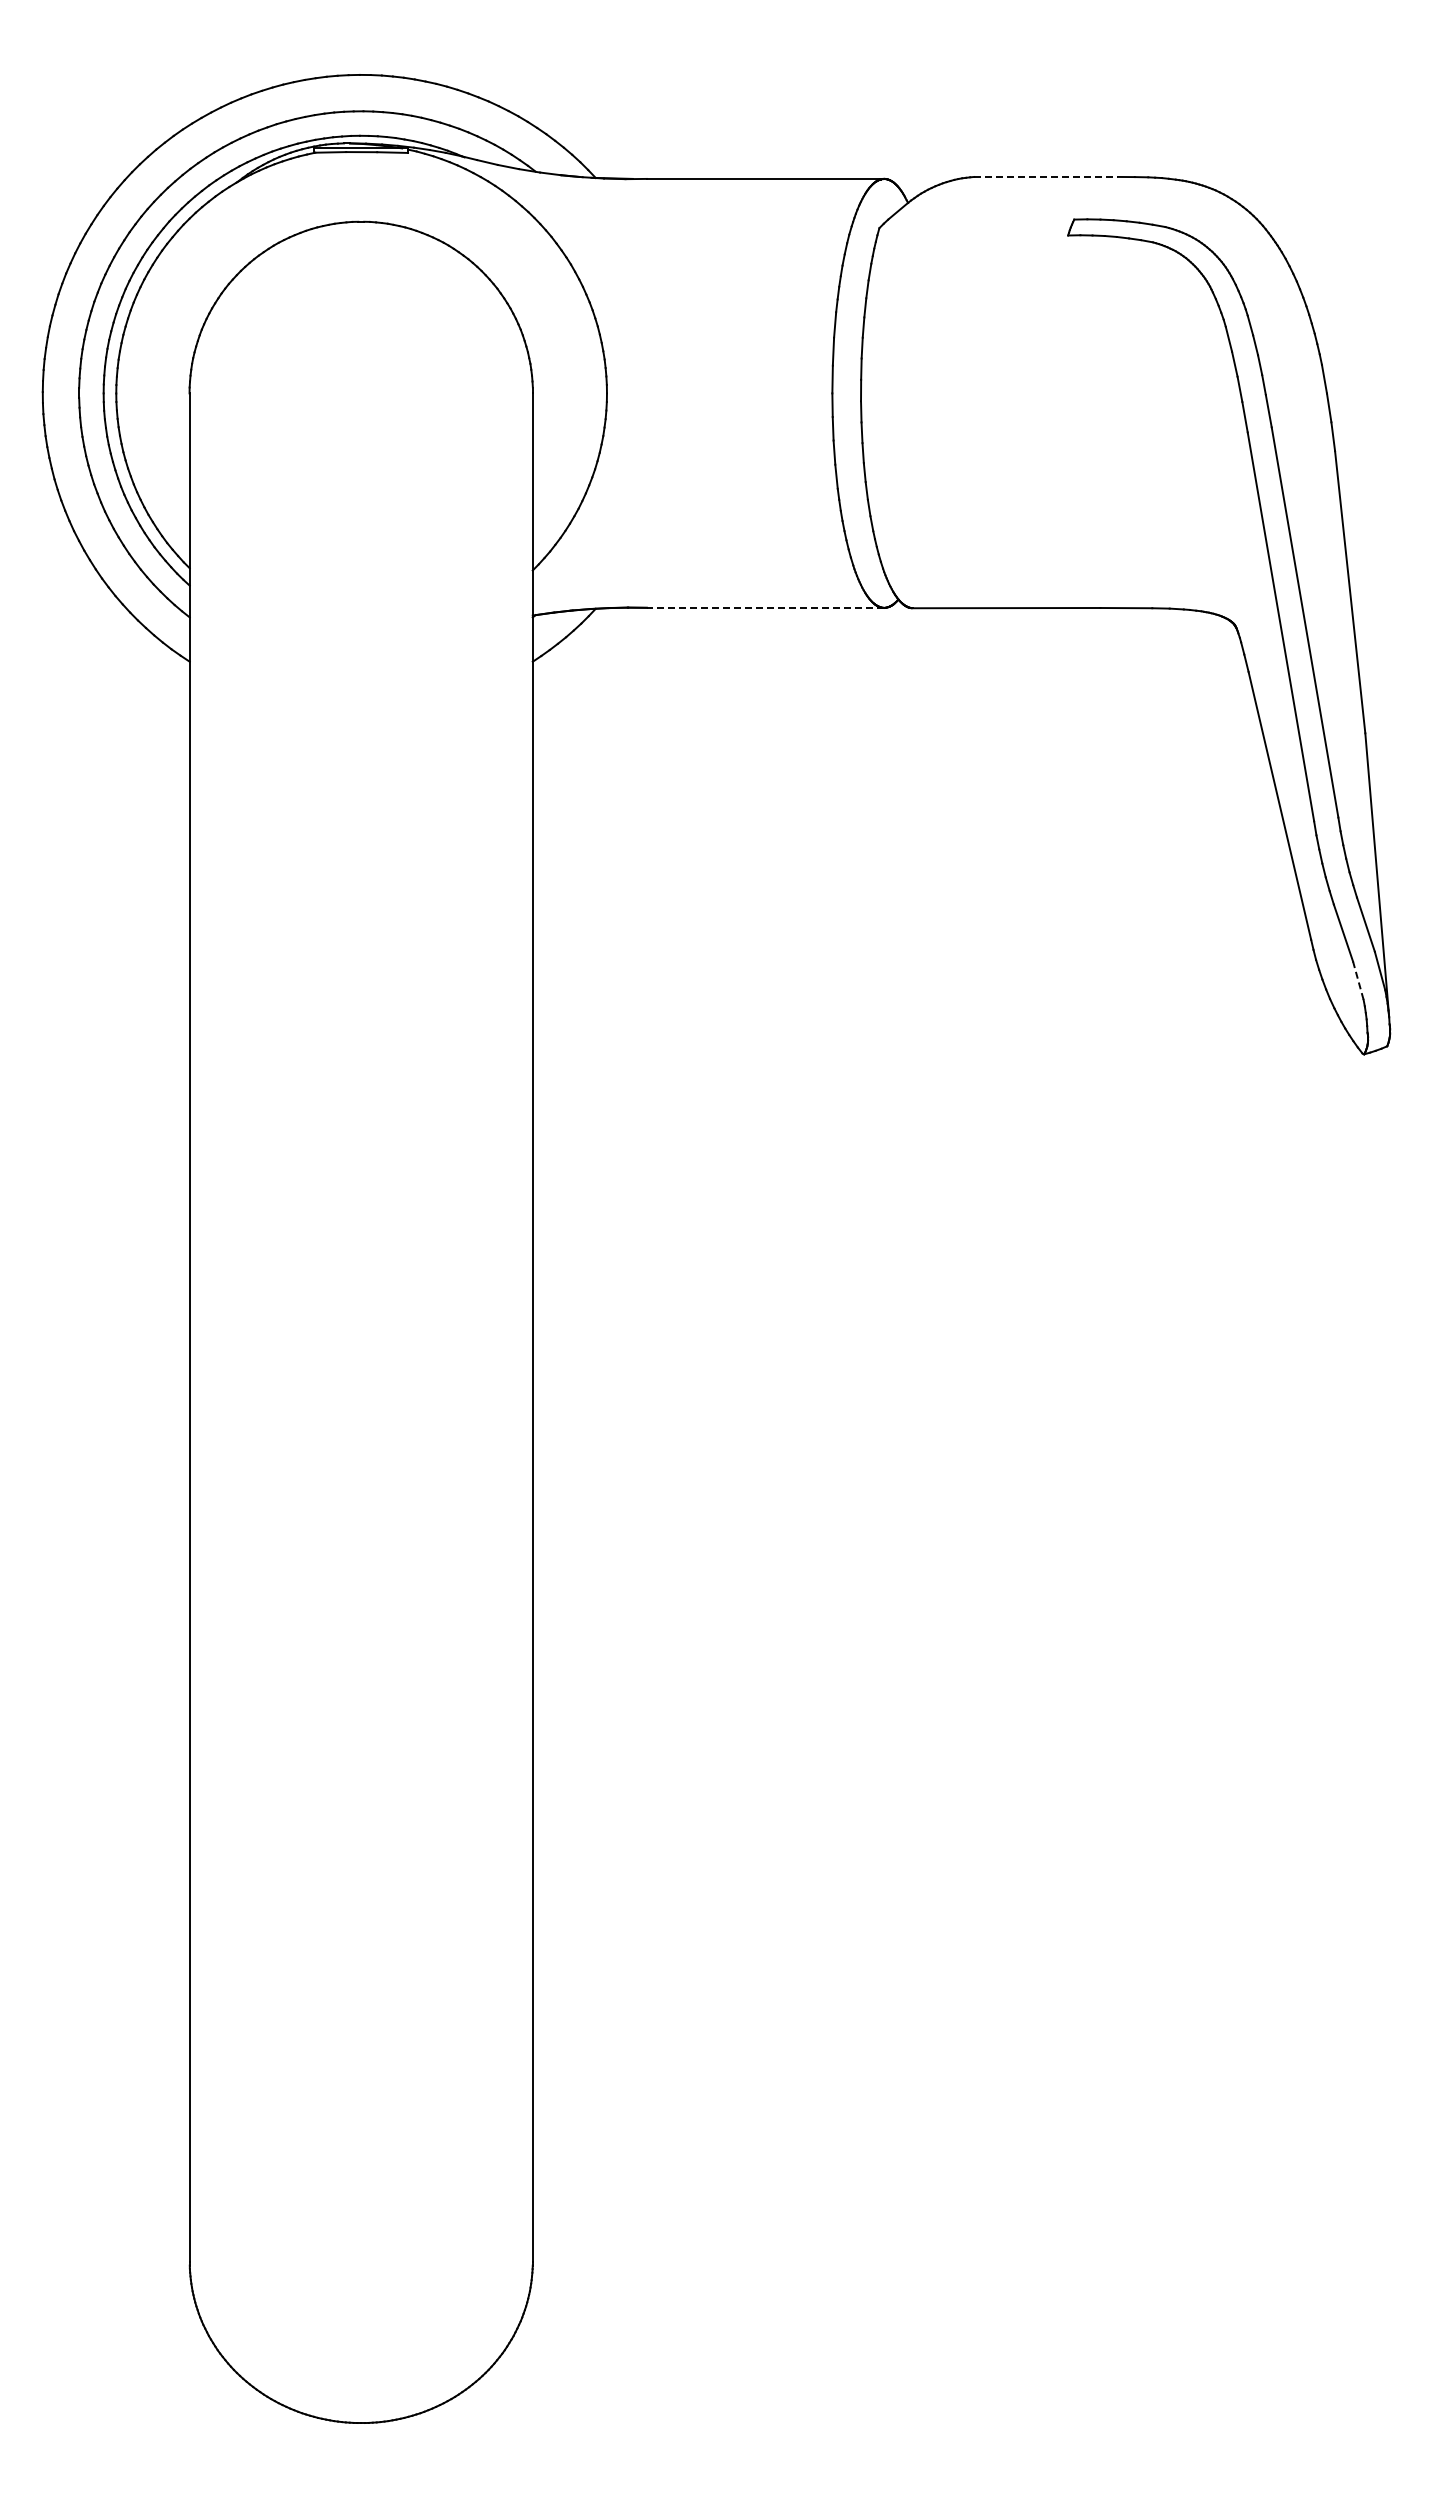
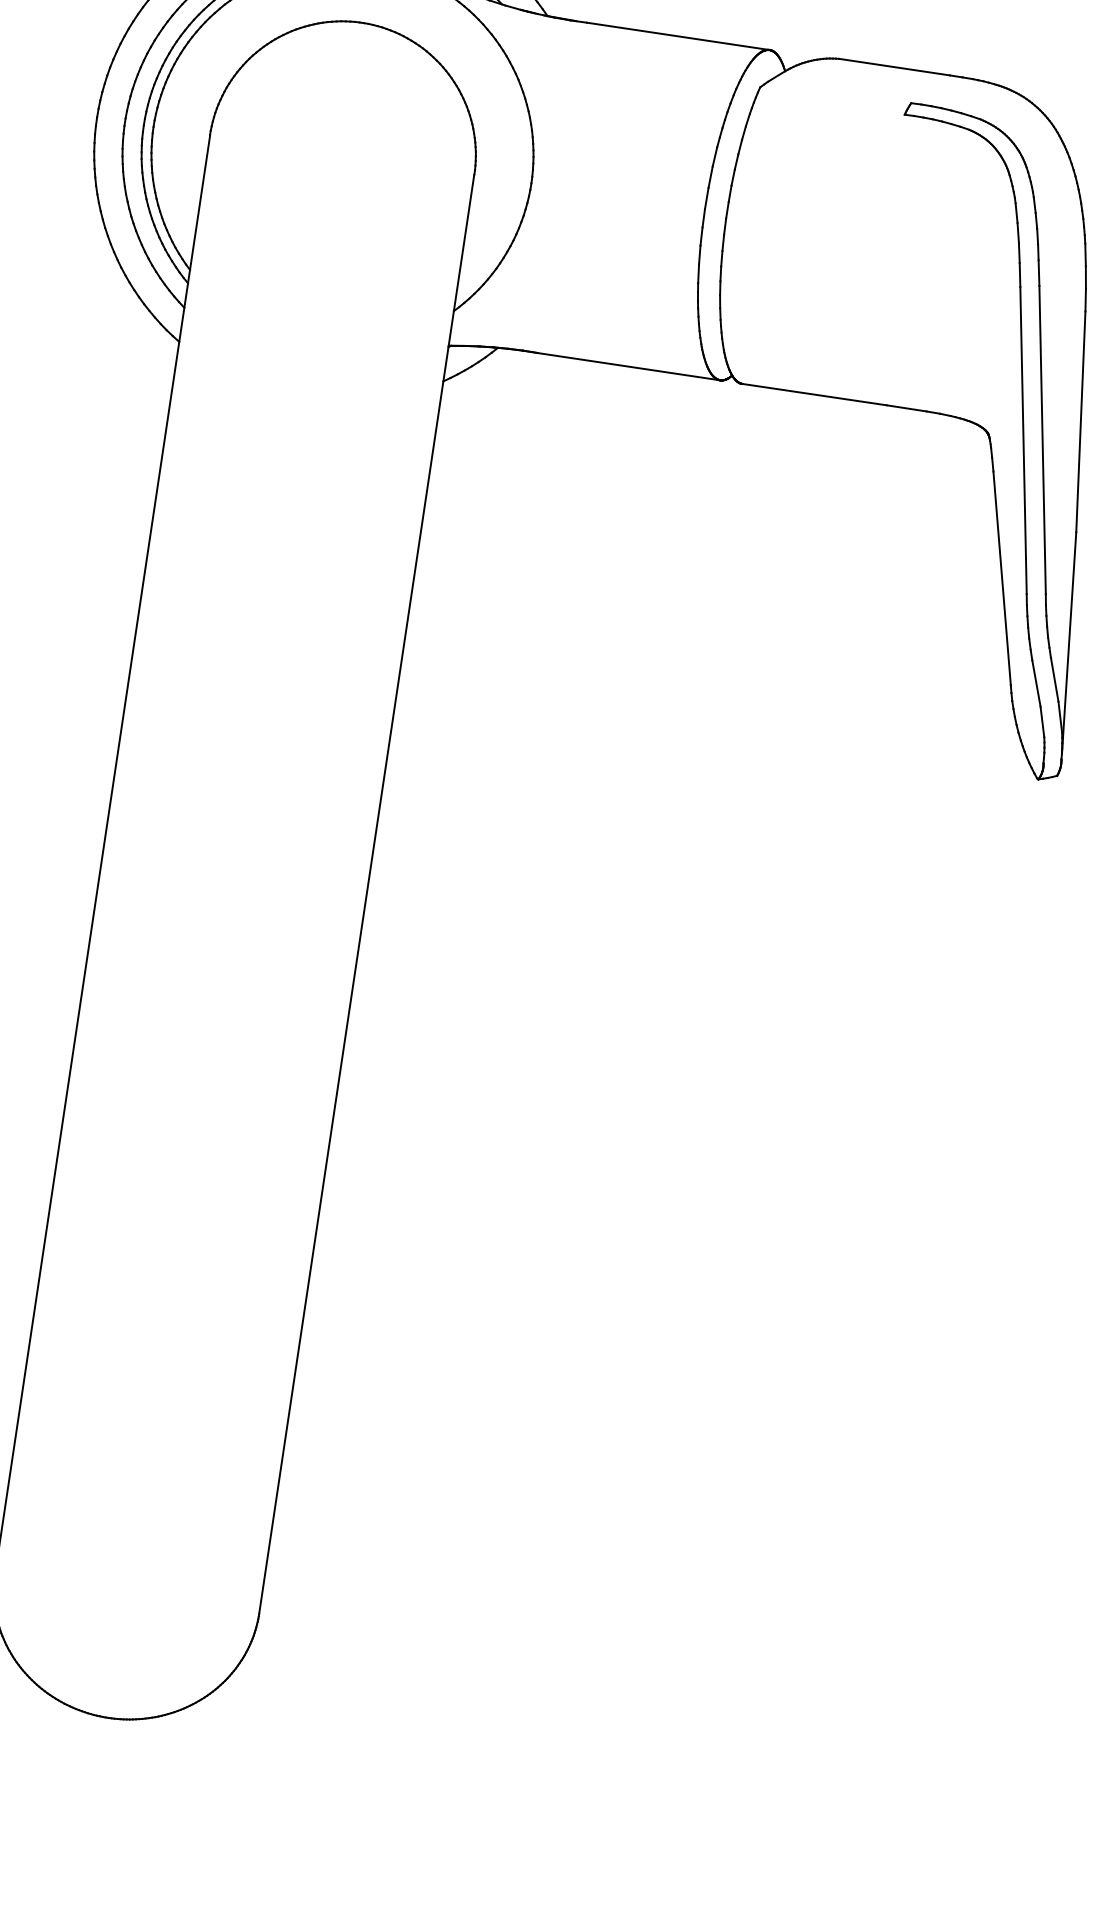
line: (1046, 176) -> (894, 66), dashed -> solid
line: (765, 607) -> (628, 366), dashed -> solid
line: (1358, 980) -> (1042, 721), dashed -> solid

